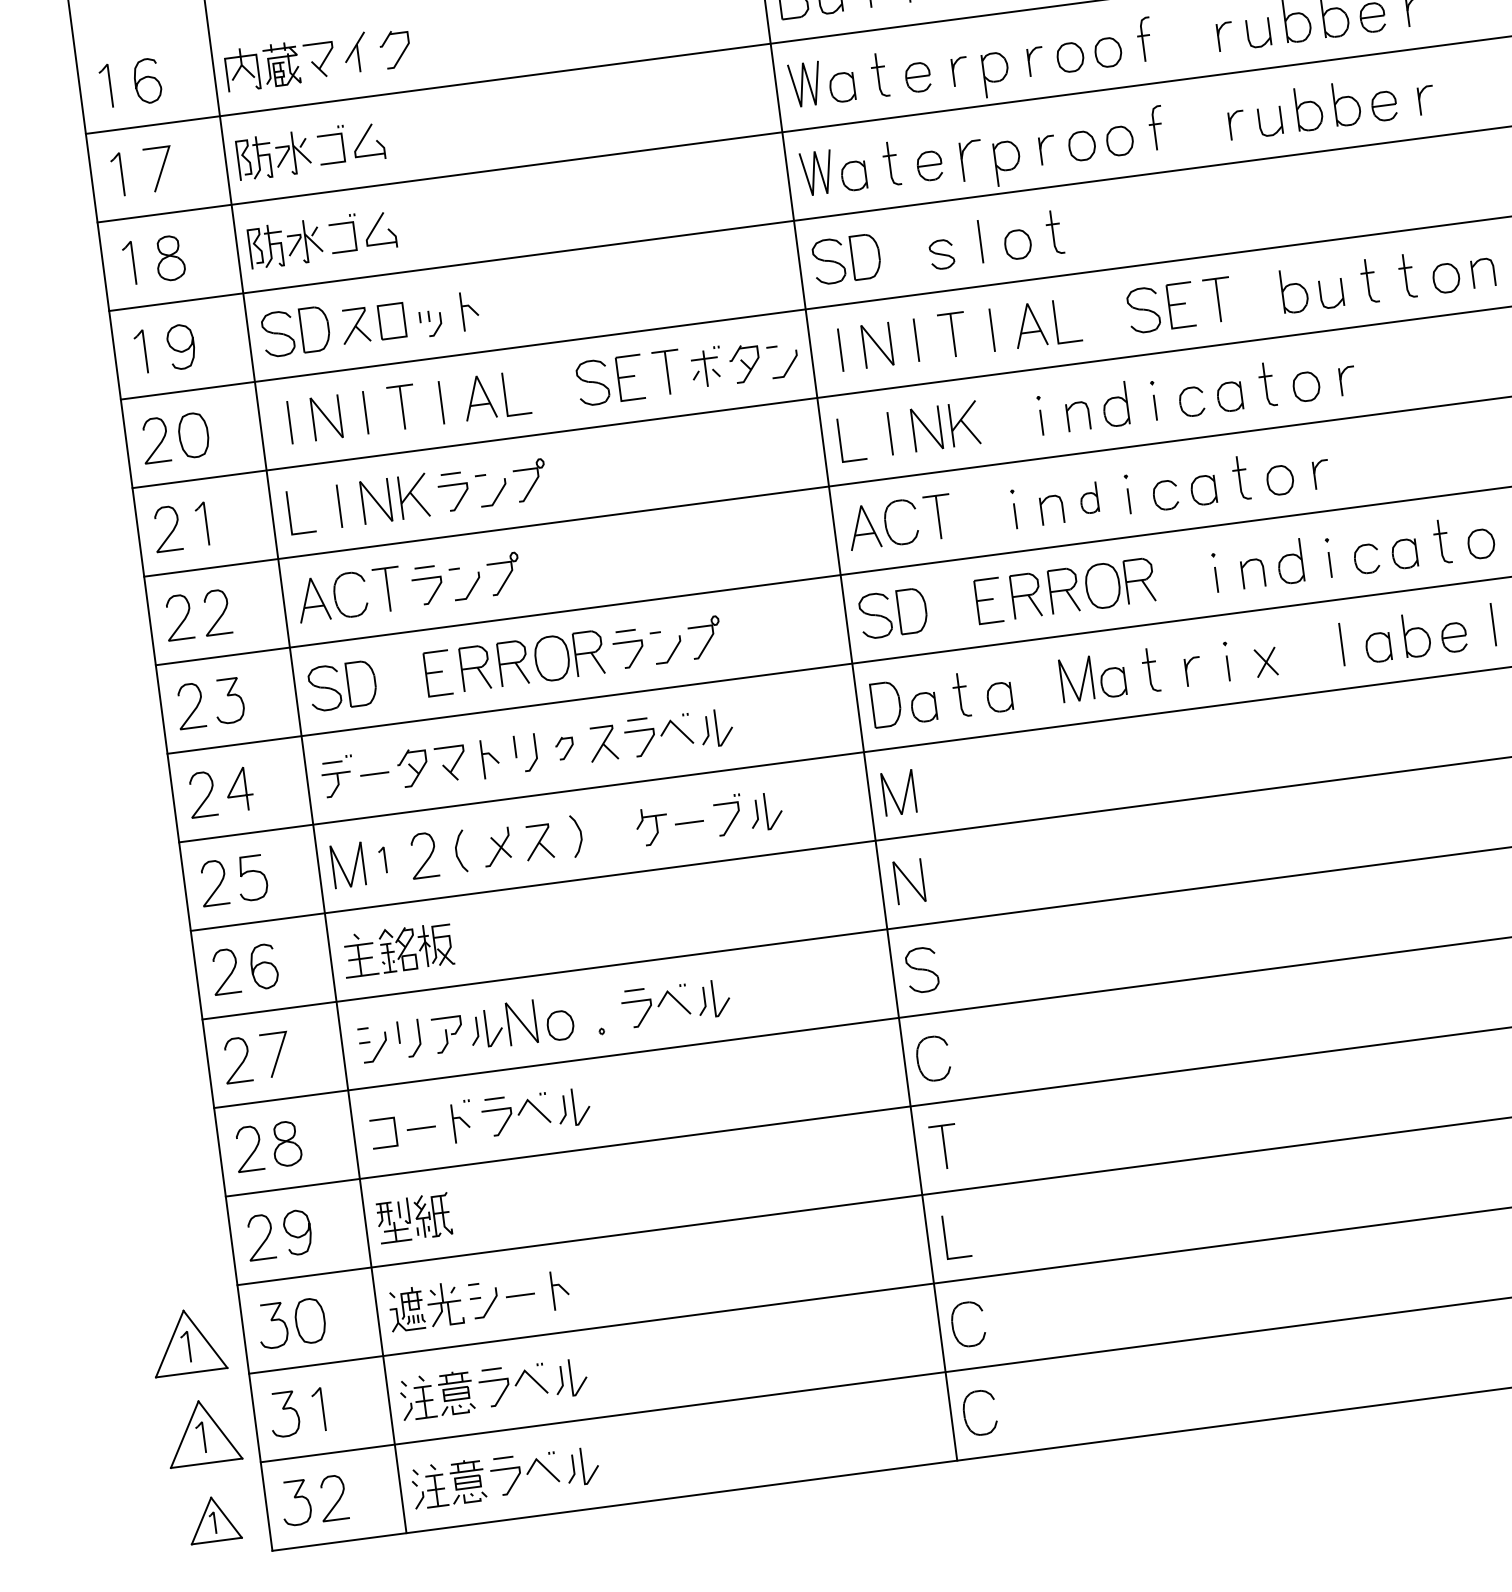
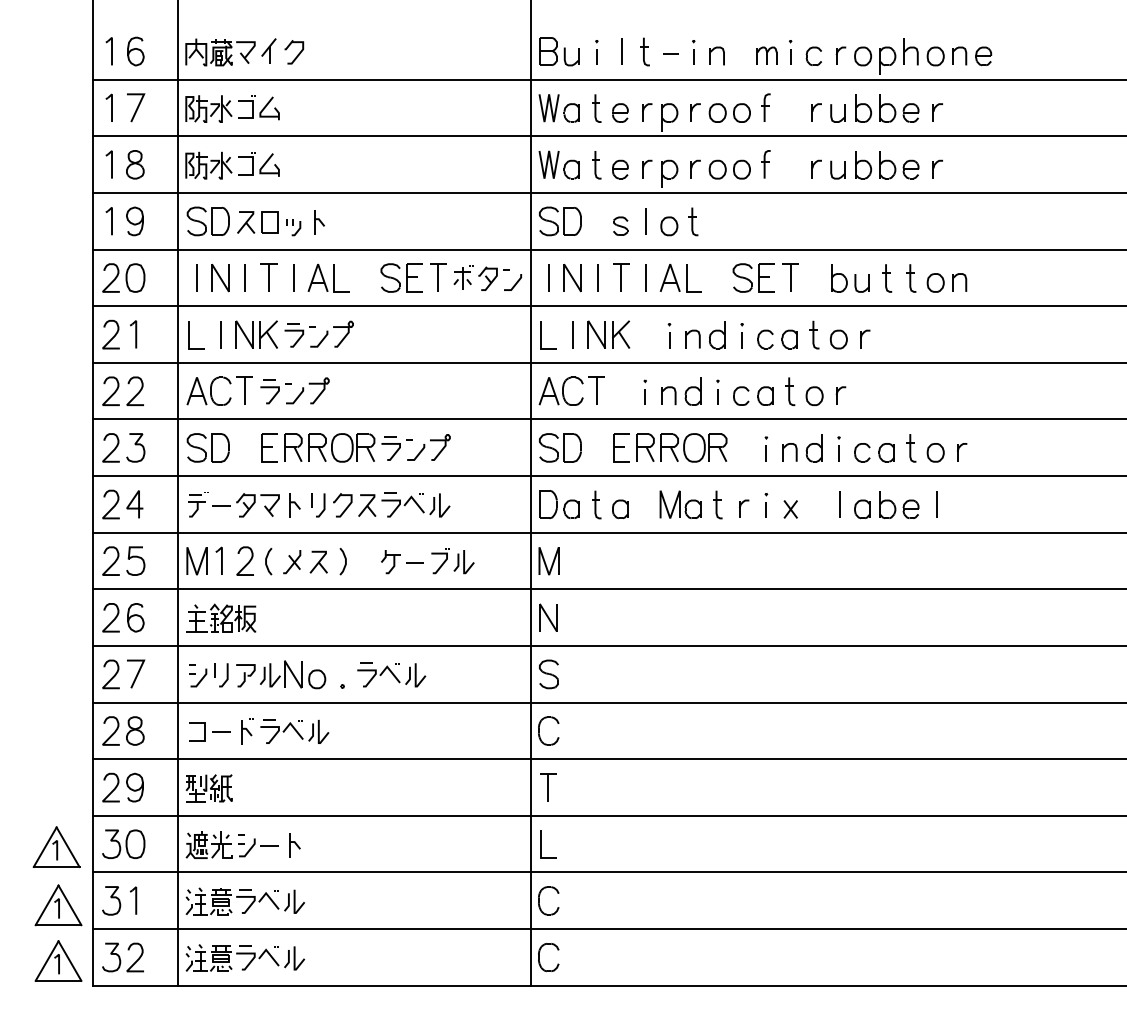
part: (971, 158) -> (647, 168), size x0.71
part: (1088, 498) -> (692, 391), size x1.43
part: (564, 748) -> (342, 505), size x1.67
part: (381, 860) -> (218, 560), size x1.67
part: (213, 1518) -> (58, 960), size x1.43

